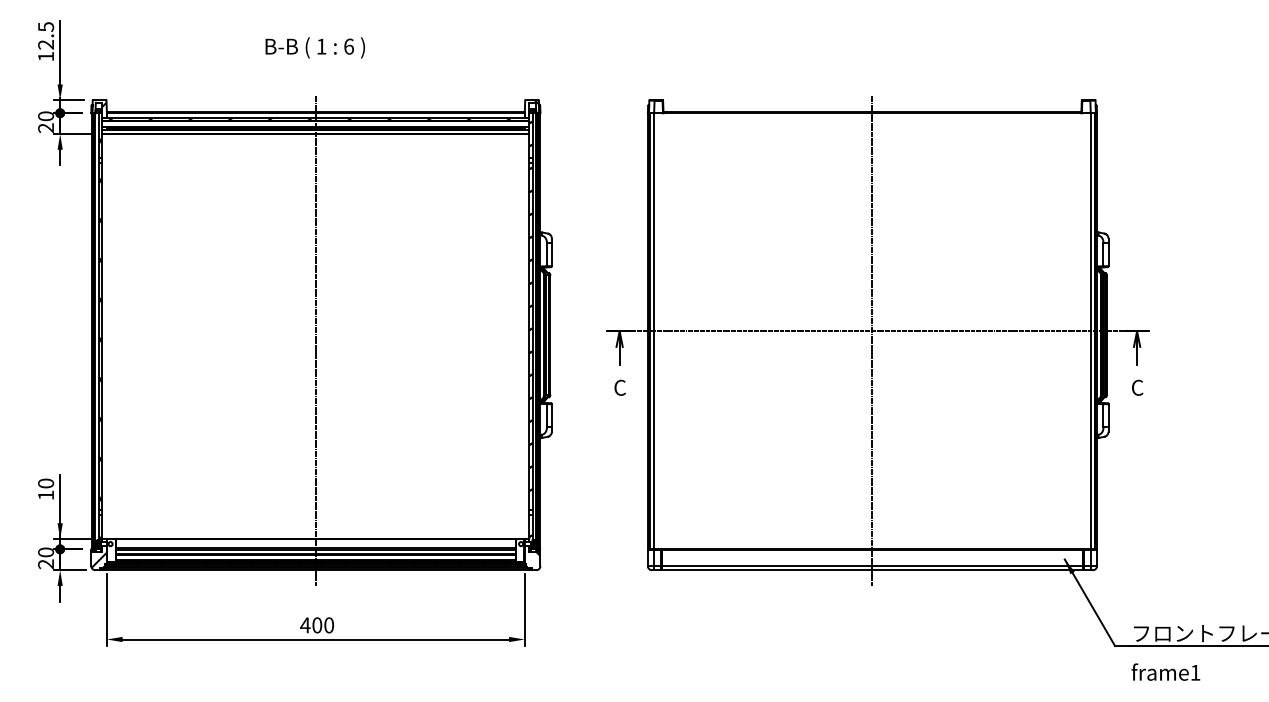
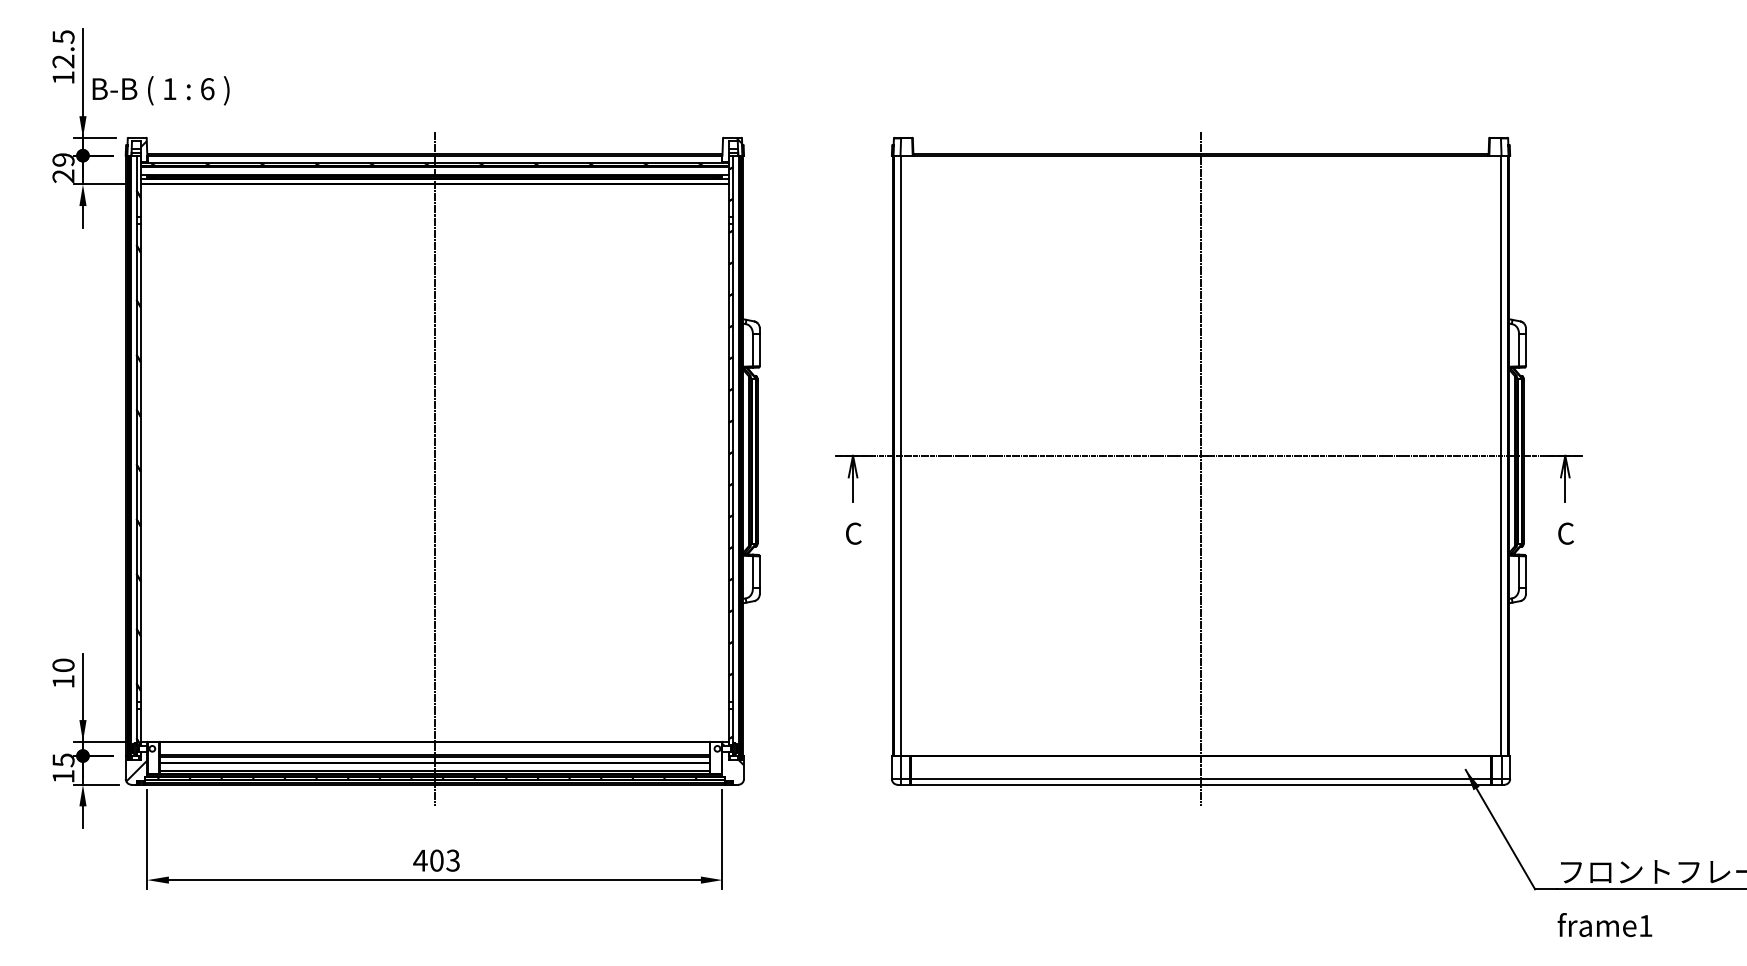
text: (314, 47) -> (160, 90), moved
text: (46, 115) -> (63, 159), 20 -> 29
text: (46, 558) -> (63, 768), 20 -> 15
text: (328, 625) -> (452, 860), 400 -> 403

